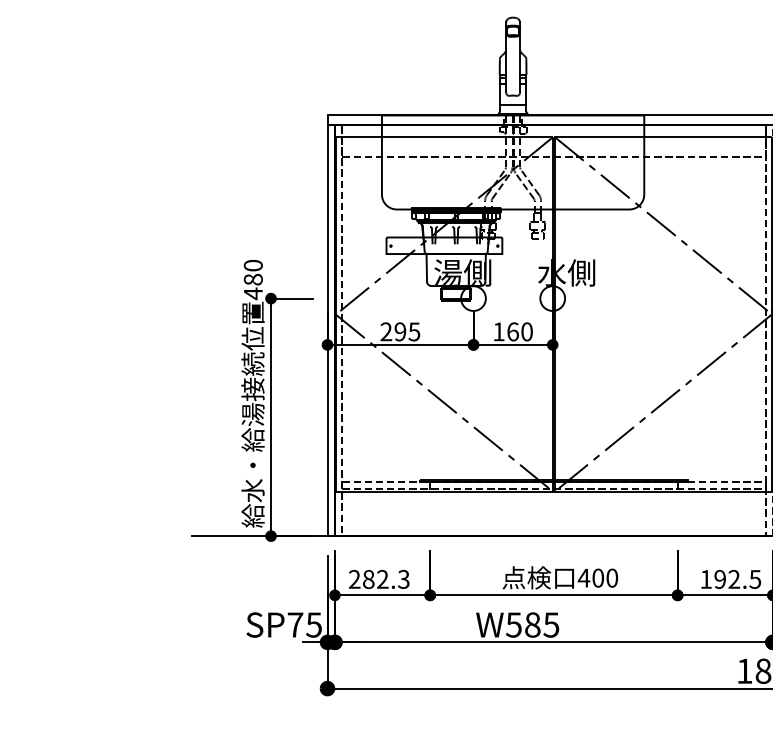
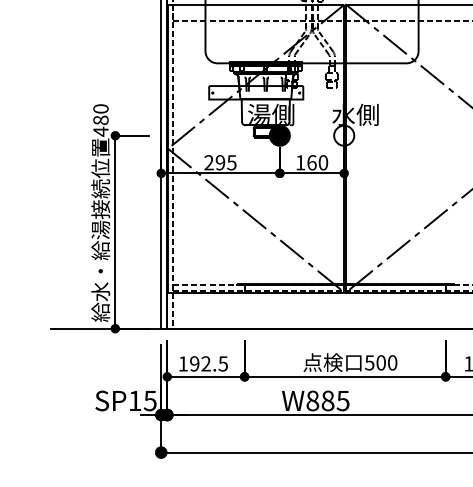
fill: (473, 298) -> (279, 135), added
text: (379, 578) -> (203, 363), 282.3 -> 192.5
text: (583, 578) -> (369, 363), 400 -> 500
text: (295, 624) -> (135, 400), SP75 -> SP15
text: (513, 624) -> (312, 400), W585 -> W885

